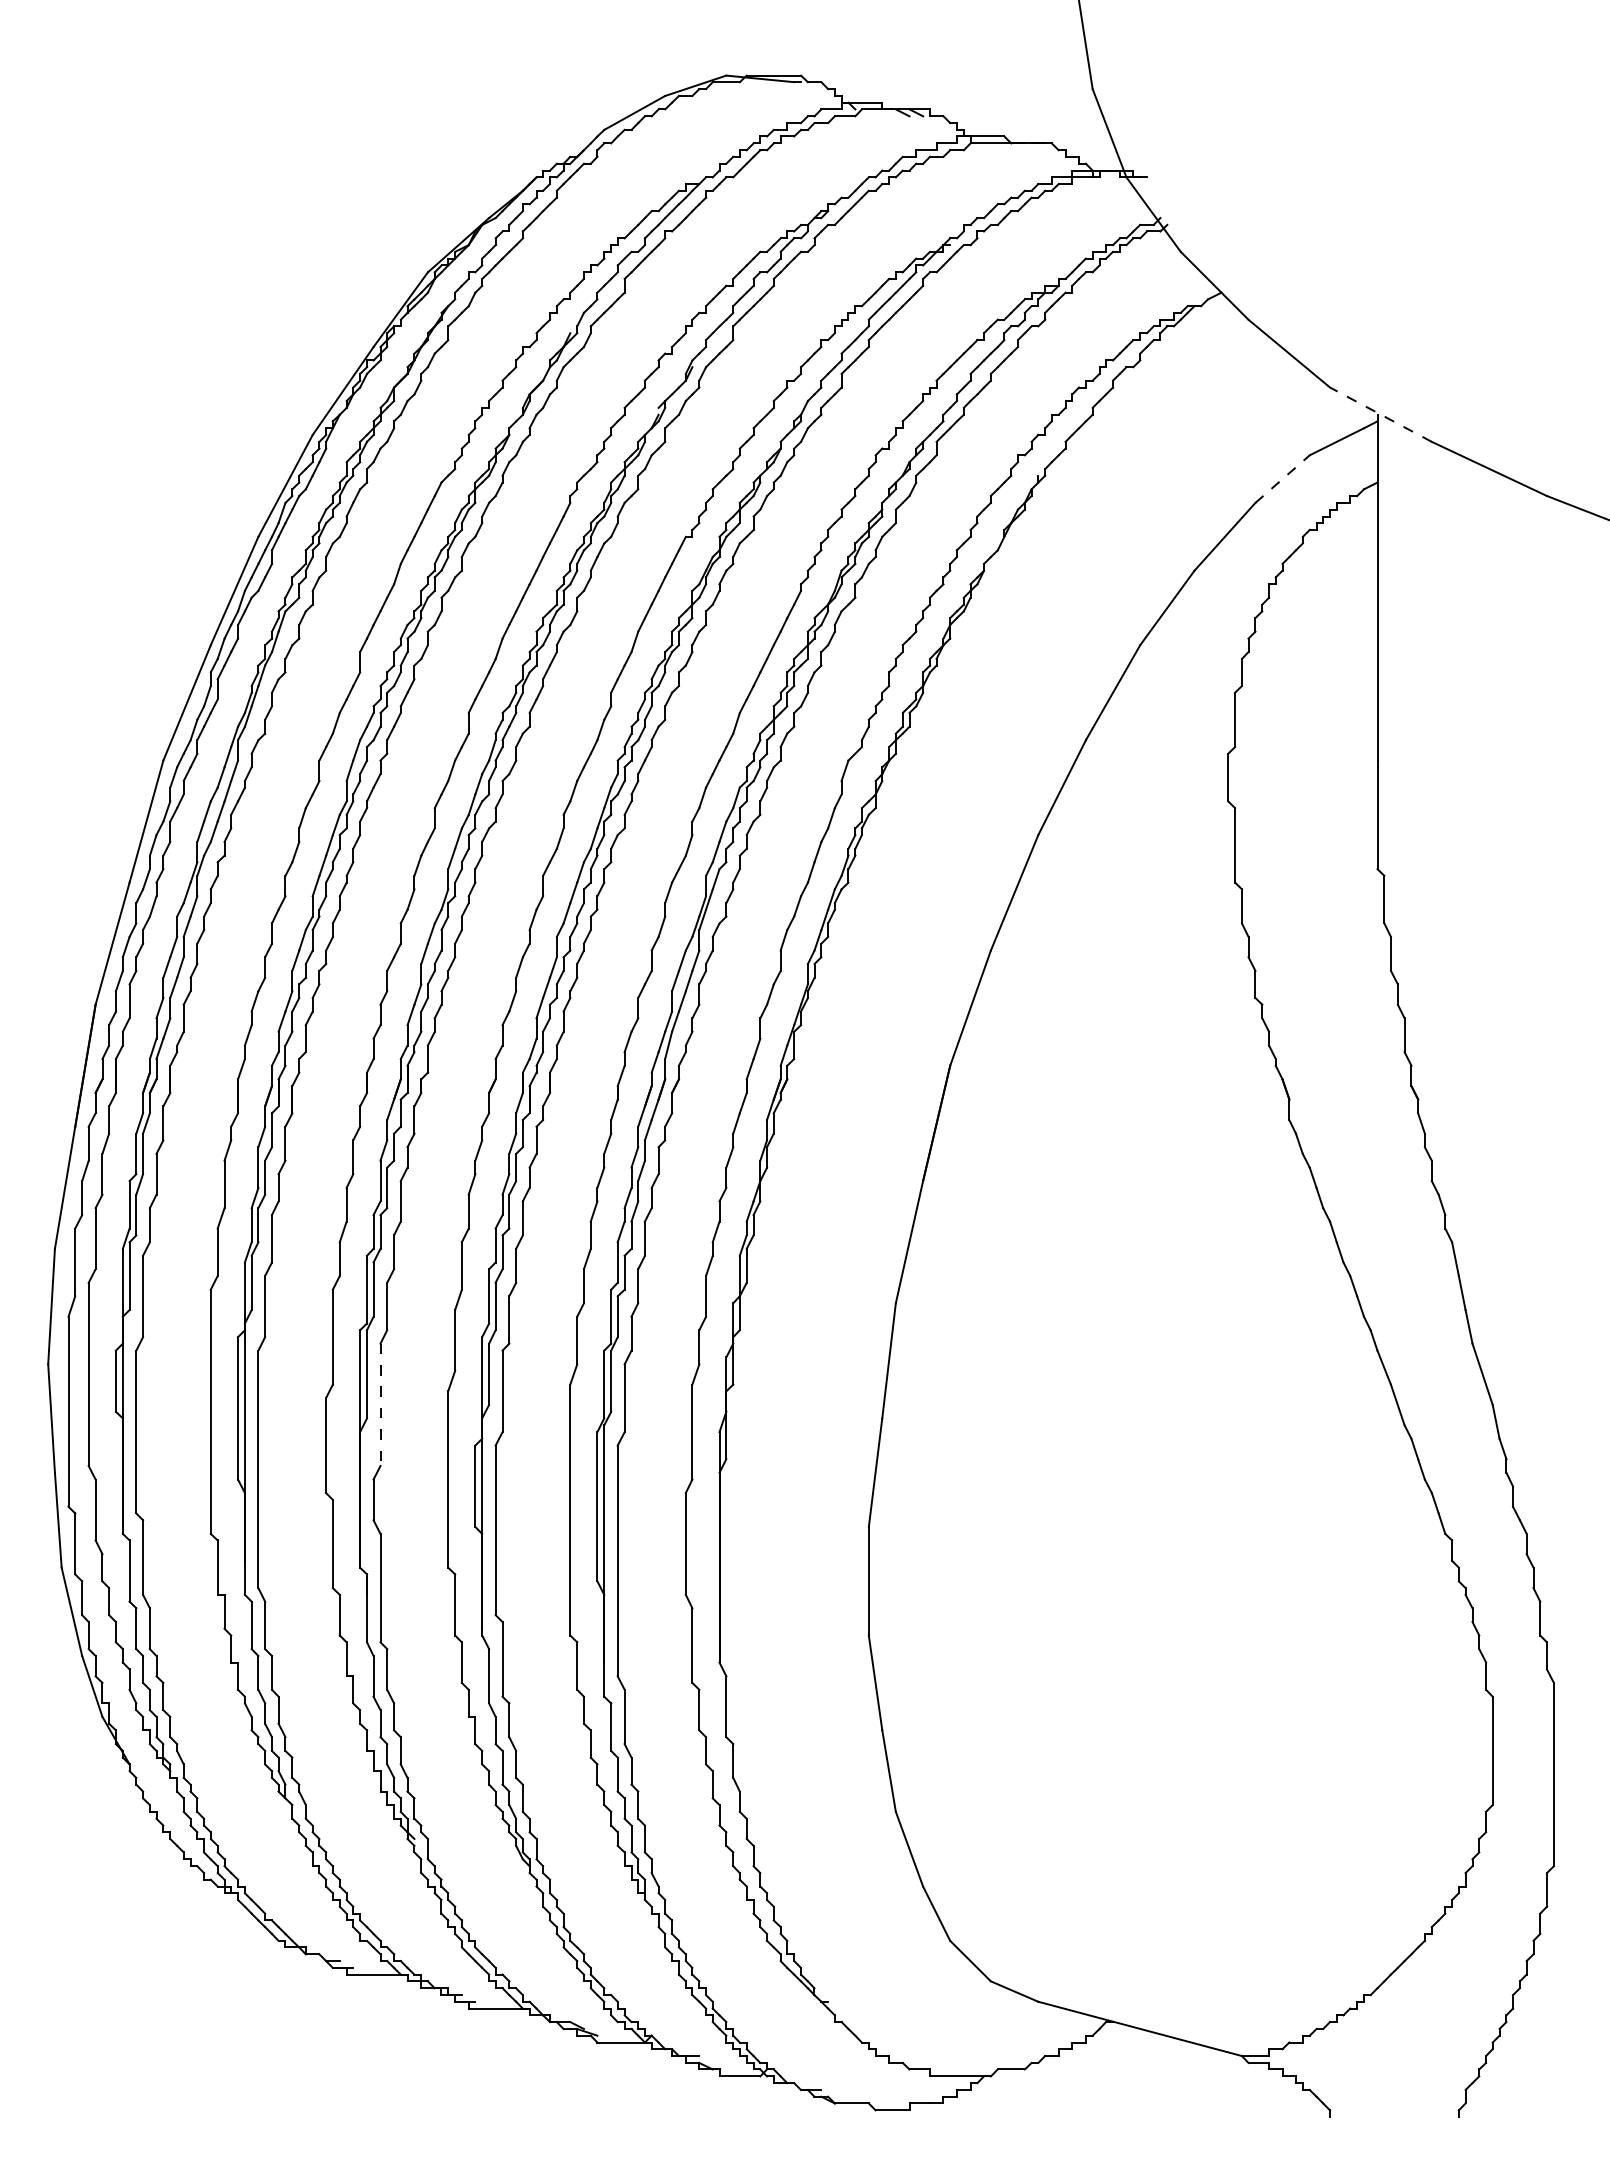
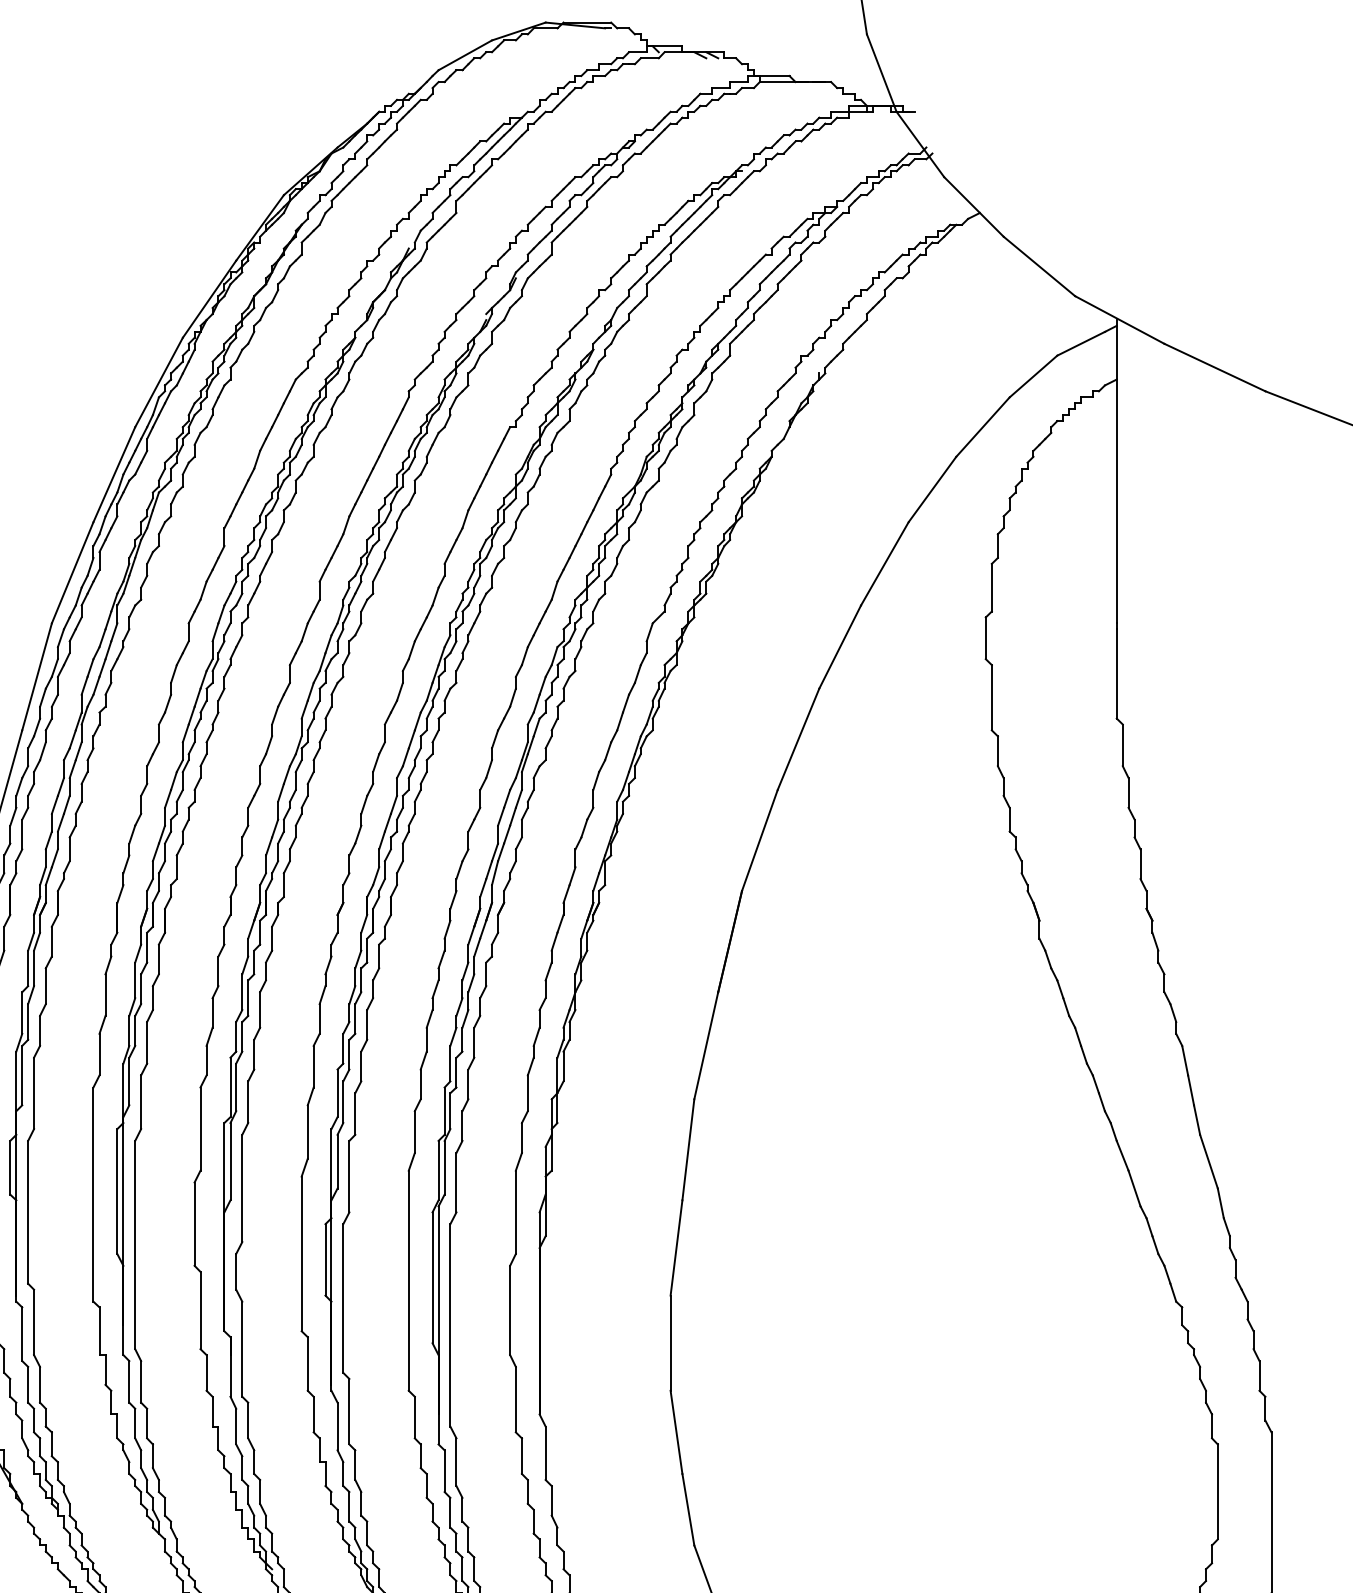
line: (1380, 414) -> (1119, 319), dashed -> solid
line: (1282, 478) -> (1033, 375), dashed -> solid
line: (380, 1405) -> (242, 1189), dashed -> solid

